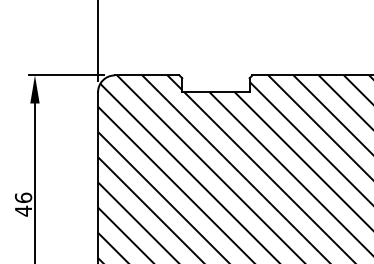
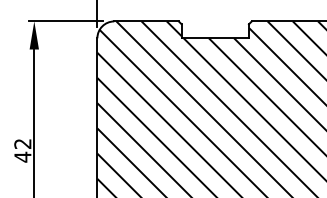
text: (23, 197) -> (22, 143), 46 -> 42

